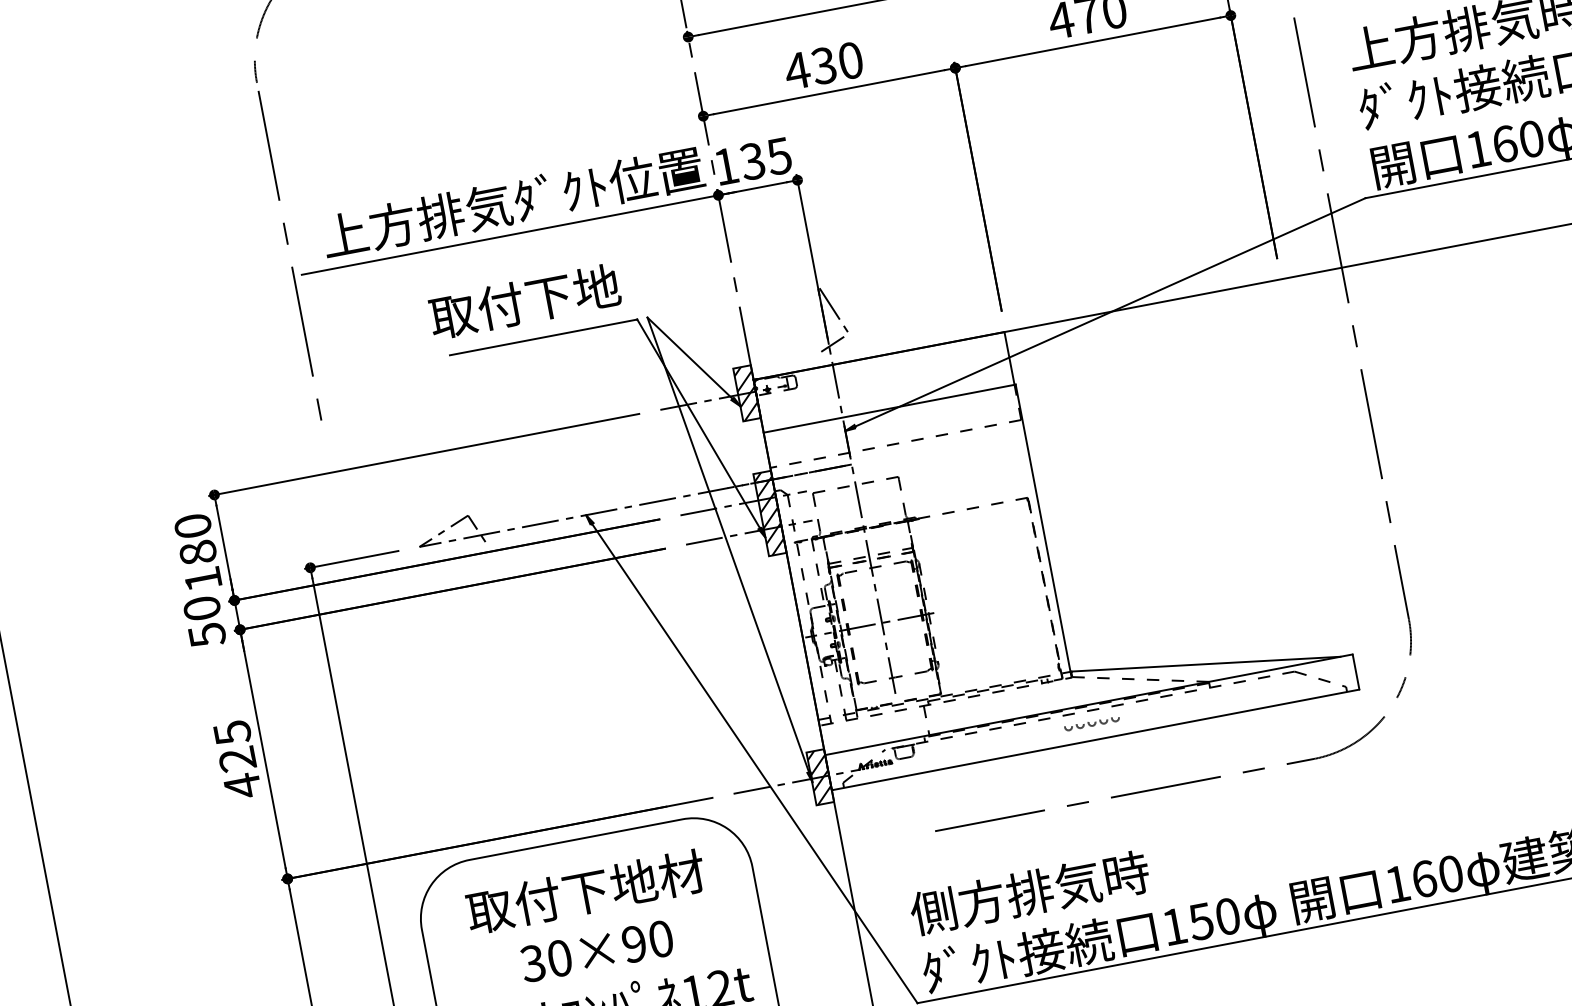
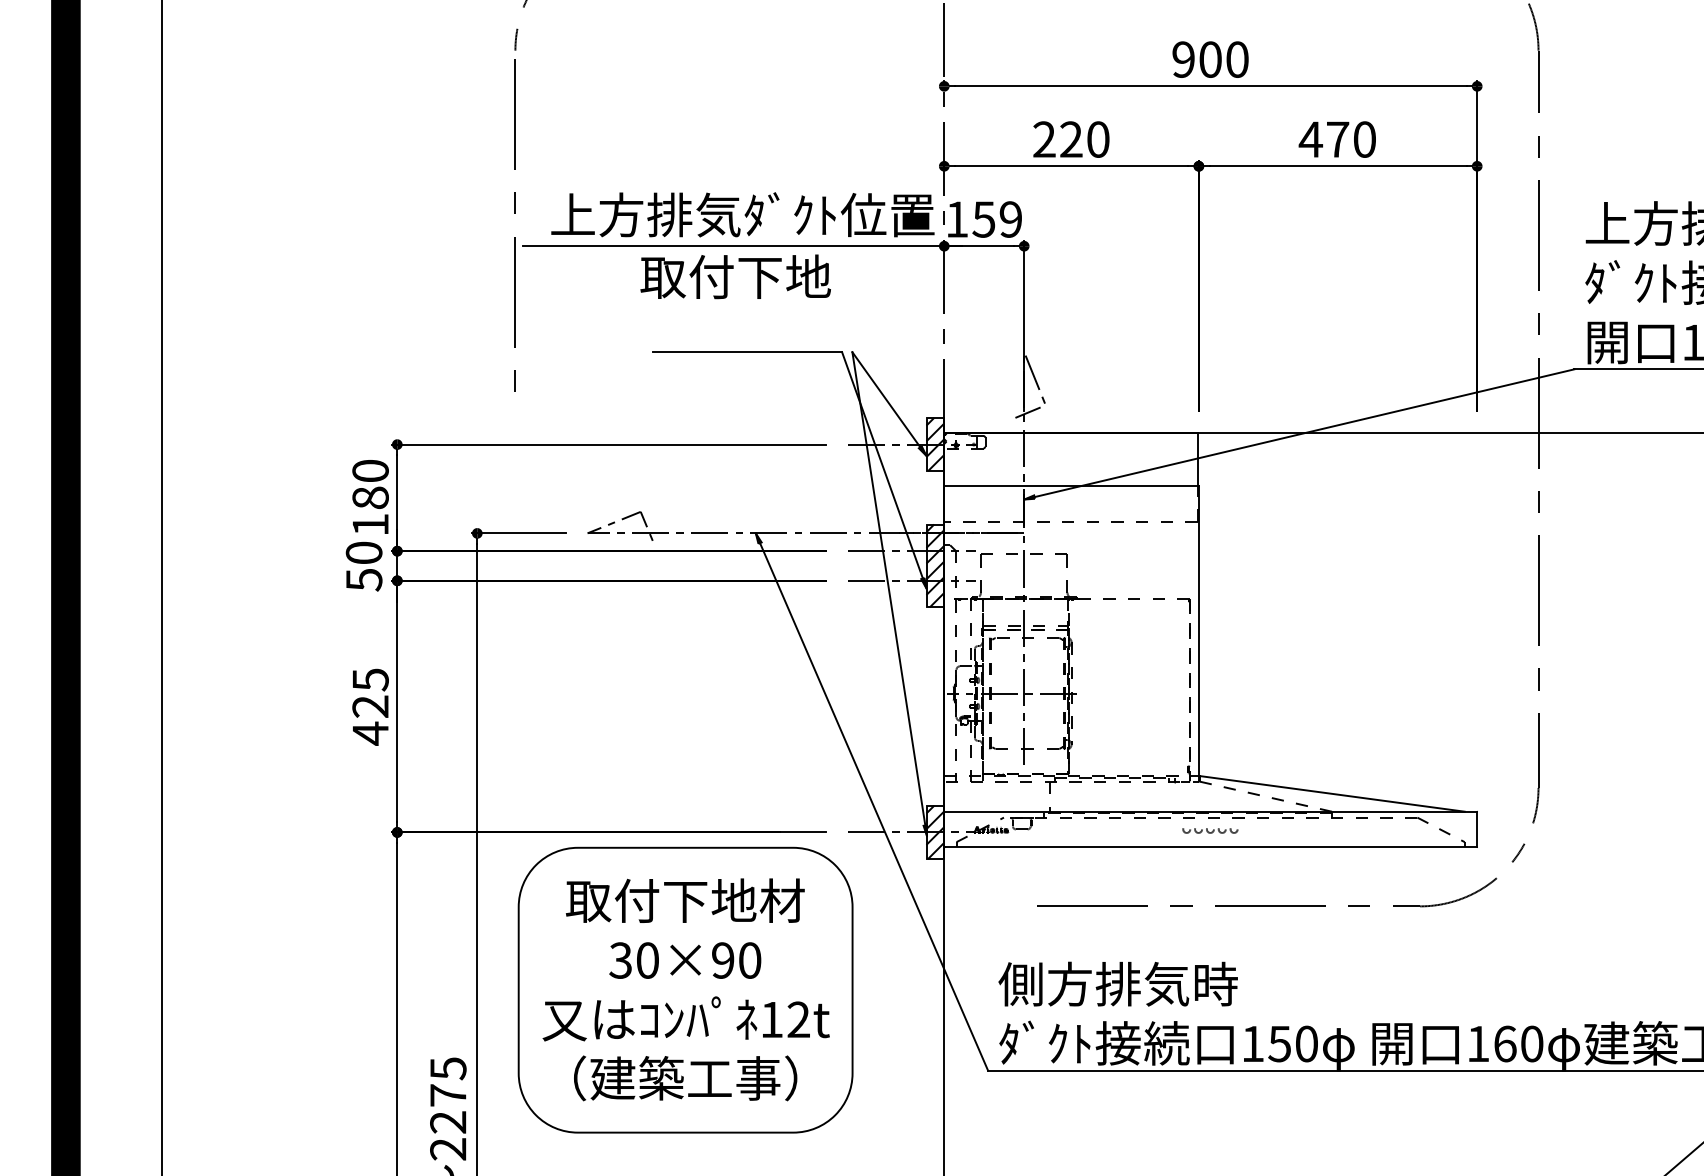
text: (810, 68) -> (1057, 139), 430 -> 220
text: (765, 159) -> (996, 219), 135 -> 159
text: (524, 301) -> (735, 276), moved

